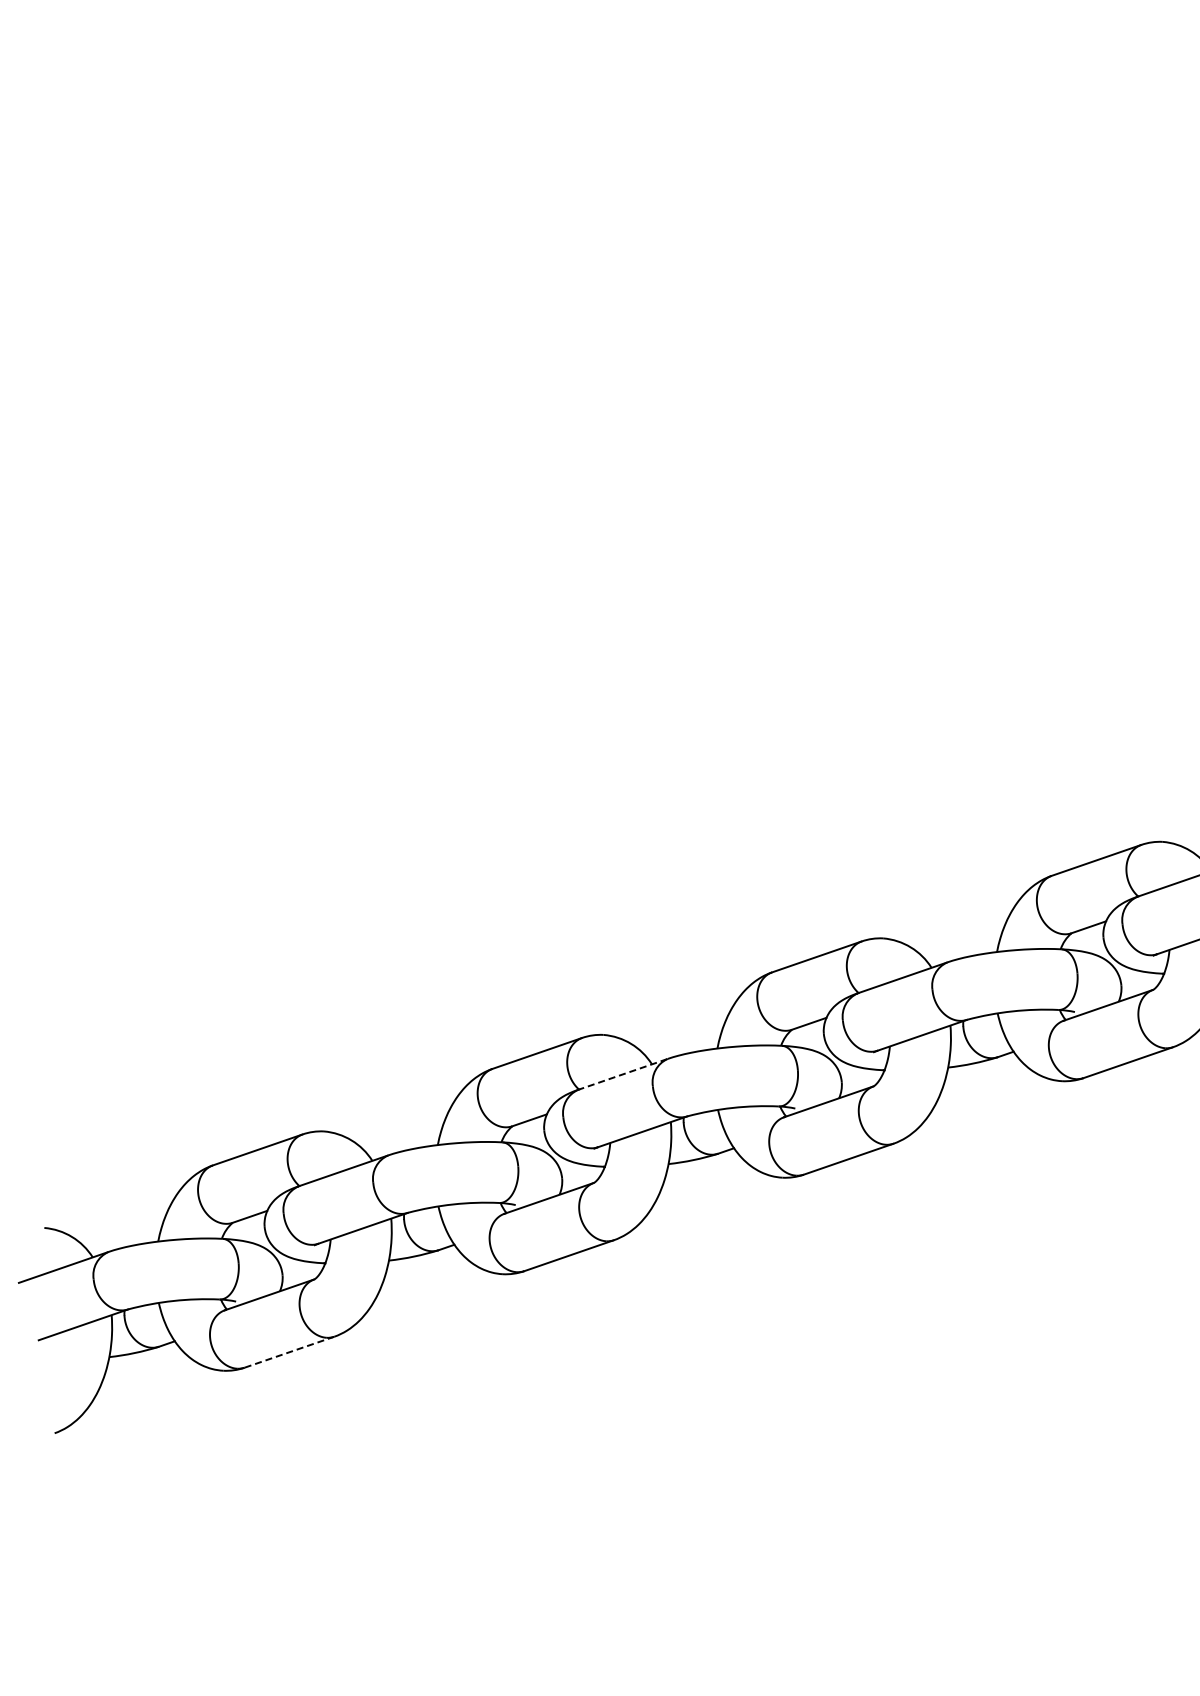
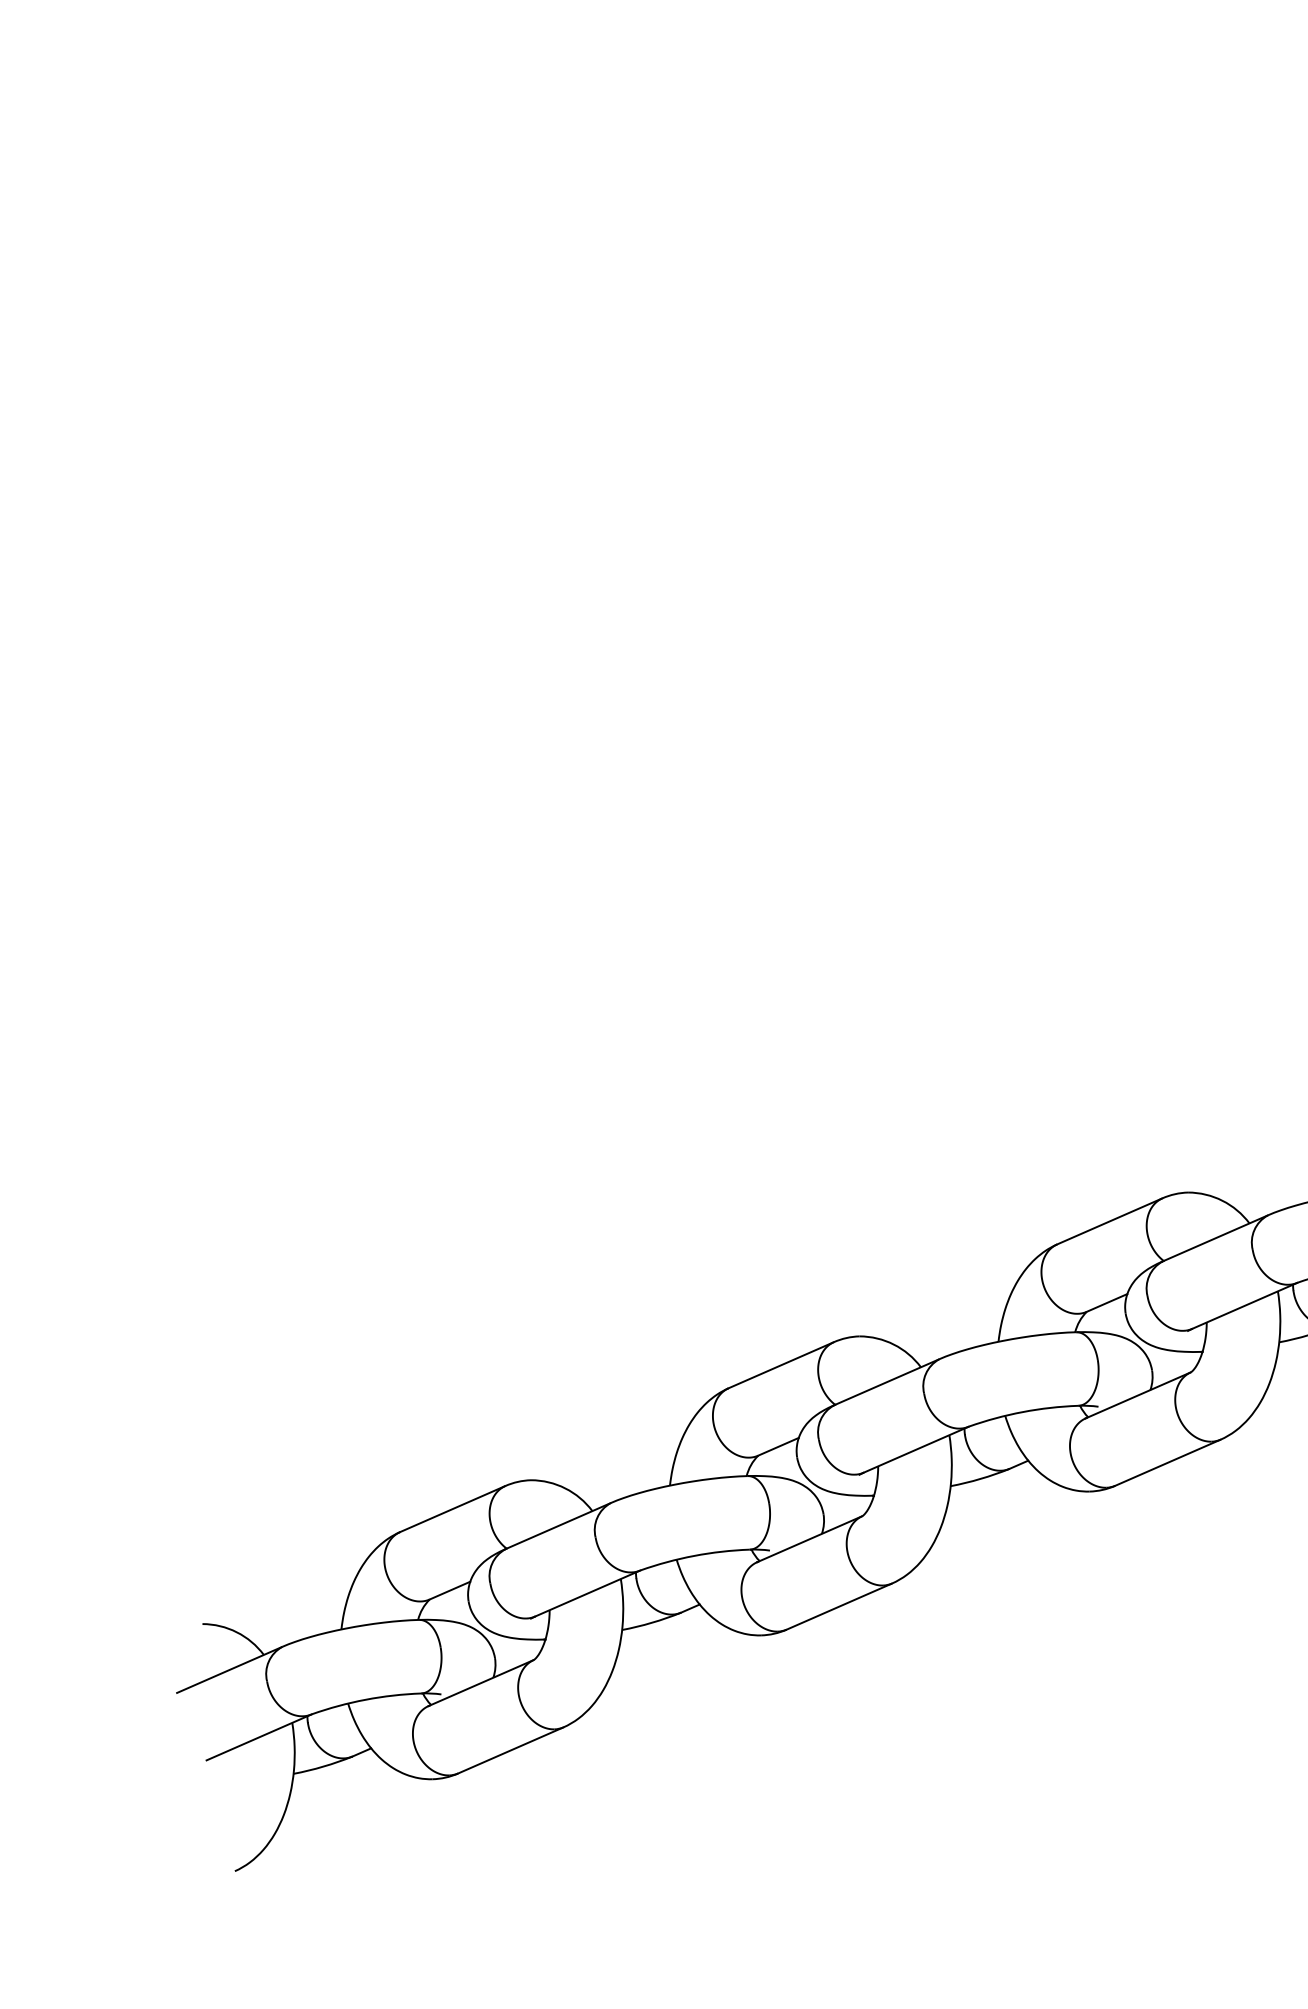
line: (622, 1074) -> (886, 1382), dashed -> solid
line: (289, 1352) -> (510, 1750), dashed -> solid

